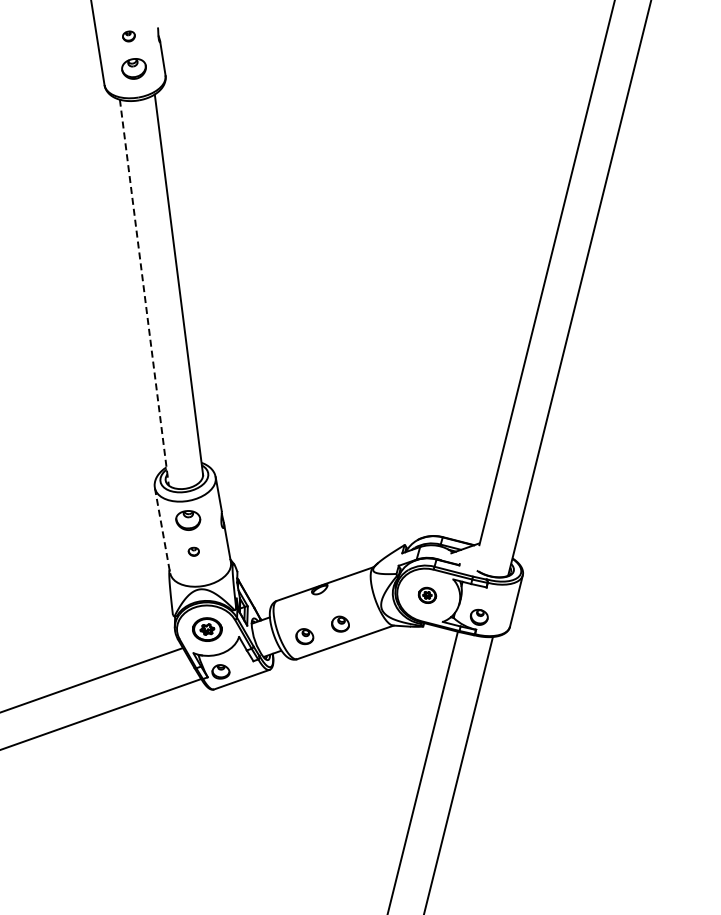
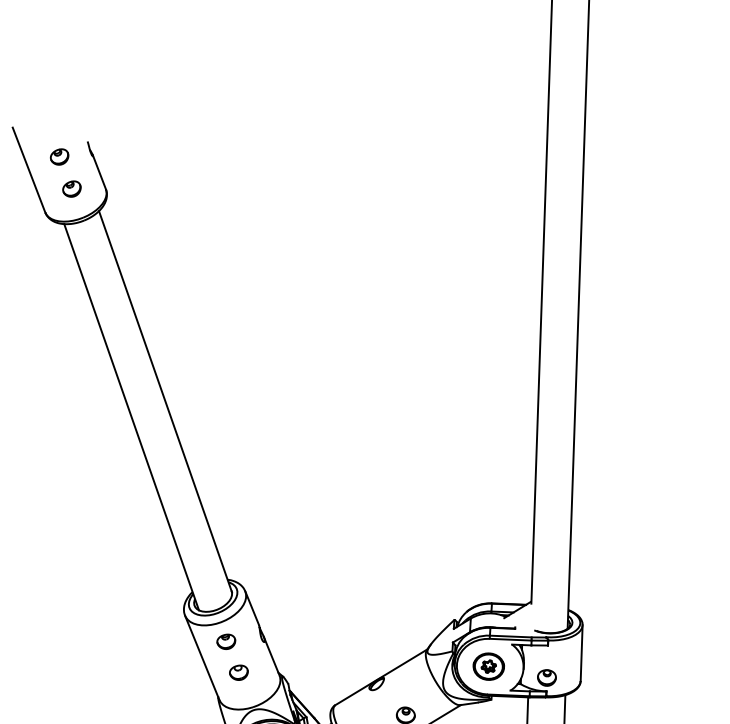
part: (128, 36) -> (59, 157), size x1.43
part: (133, 68) -> (71, 189), size x0.71
line: (144, 292) -> (131, 417), dashed -> solid
part: (187, 520) -> (225, 642), size x0.71
line: (162, 531) -> (202, 658), dashed -> solid
part: (193, 551) -> (238, 672), size x1.67
part: (427, 595) -> (488, 666), size x1.67

